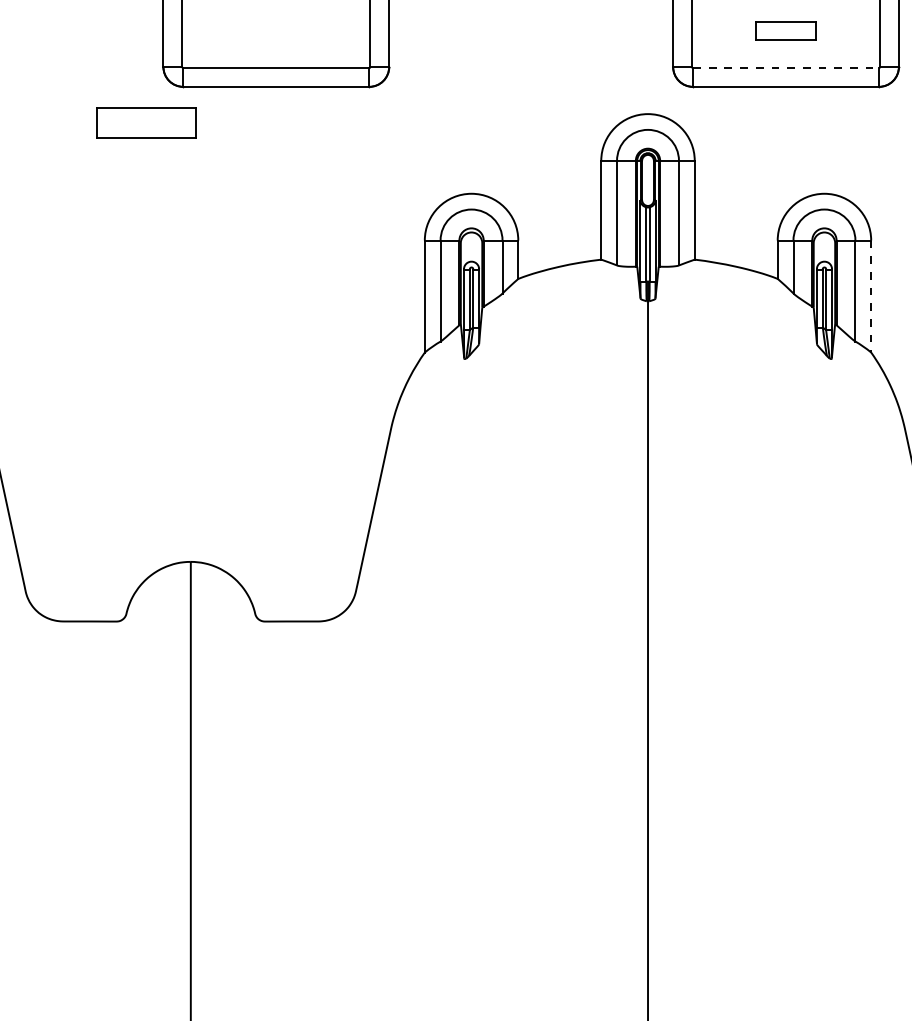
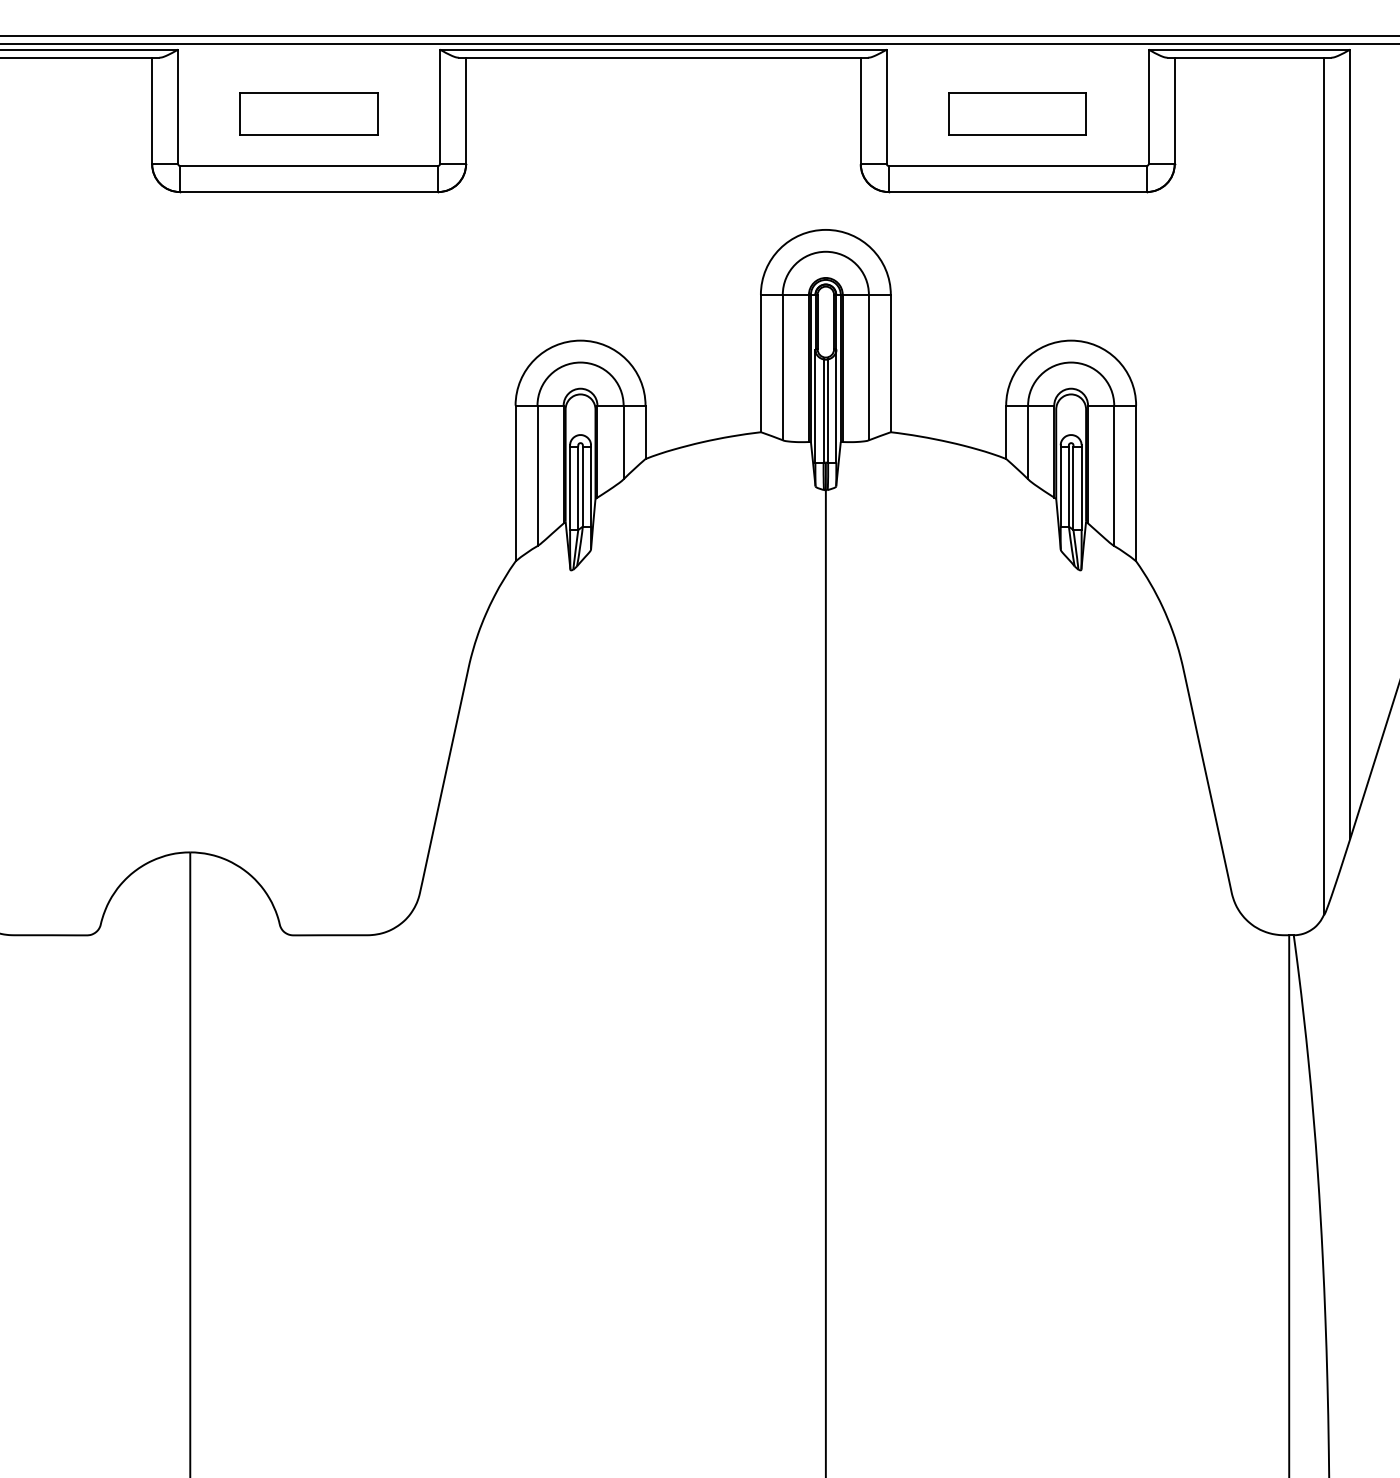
part: (785, 30) -> (1017, 113), size x1.67
line: (786, 67) -> (1018, 165), dashed -> solid
part: (146, 122) -> (308, 113), moved
line: (871, 296) -> (1136, 483), dashed -> solid

